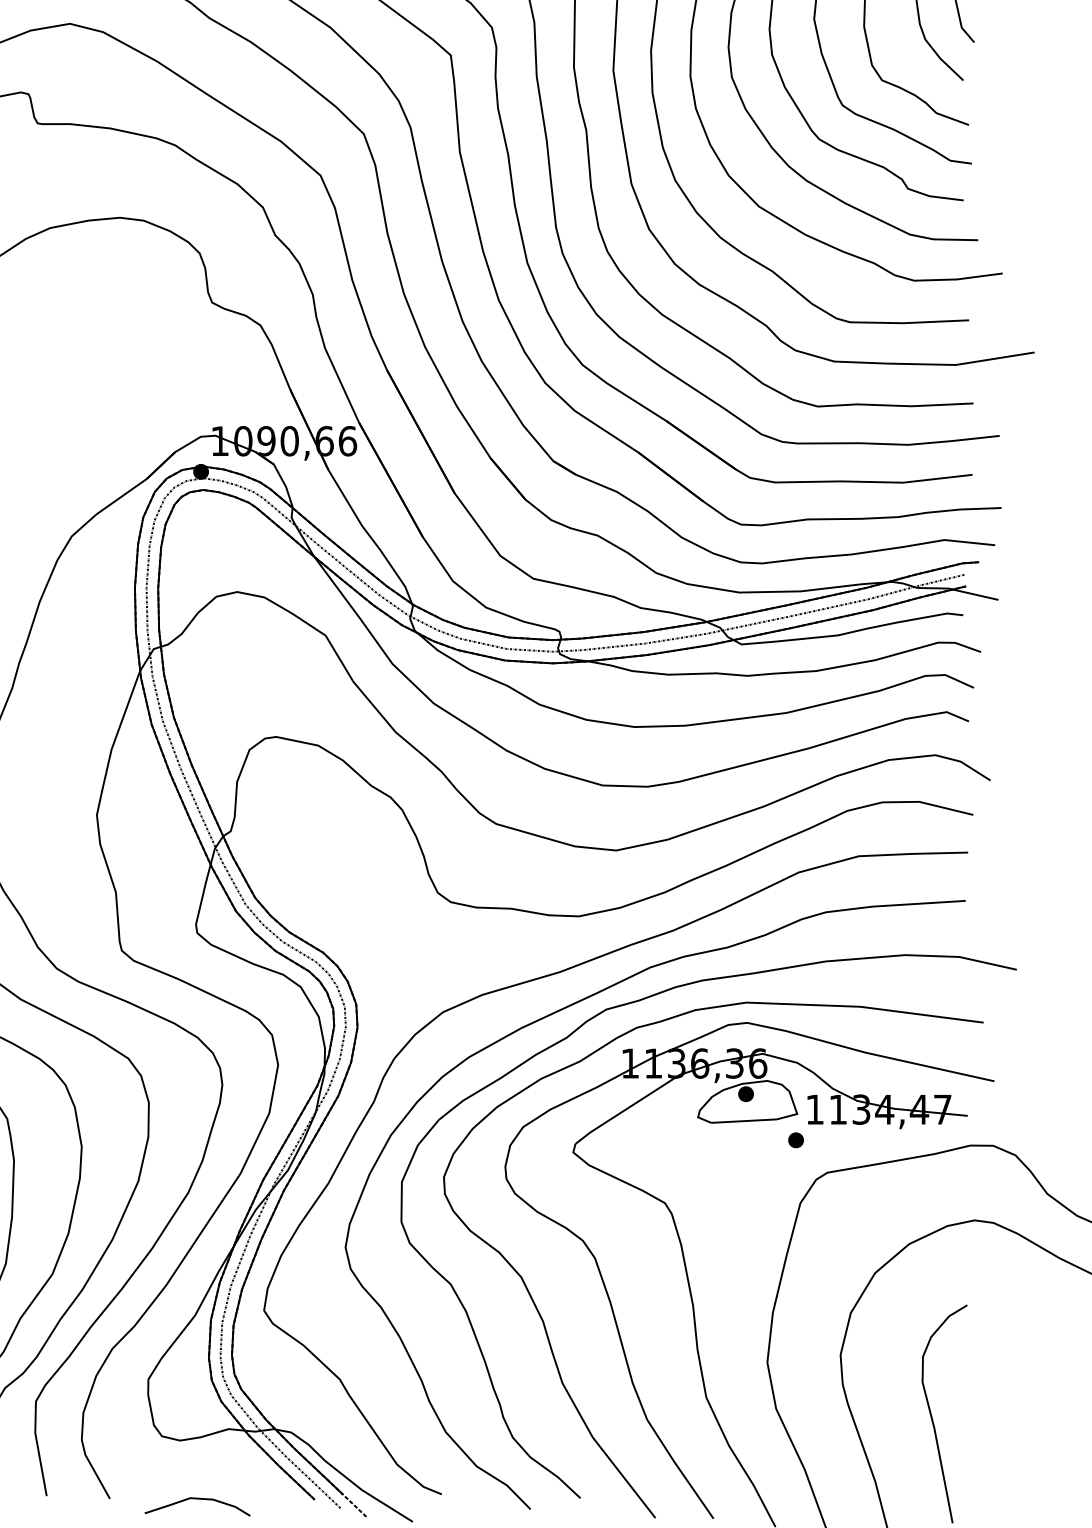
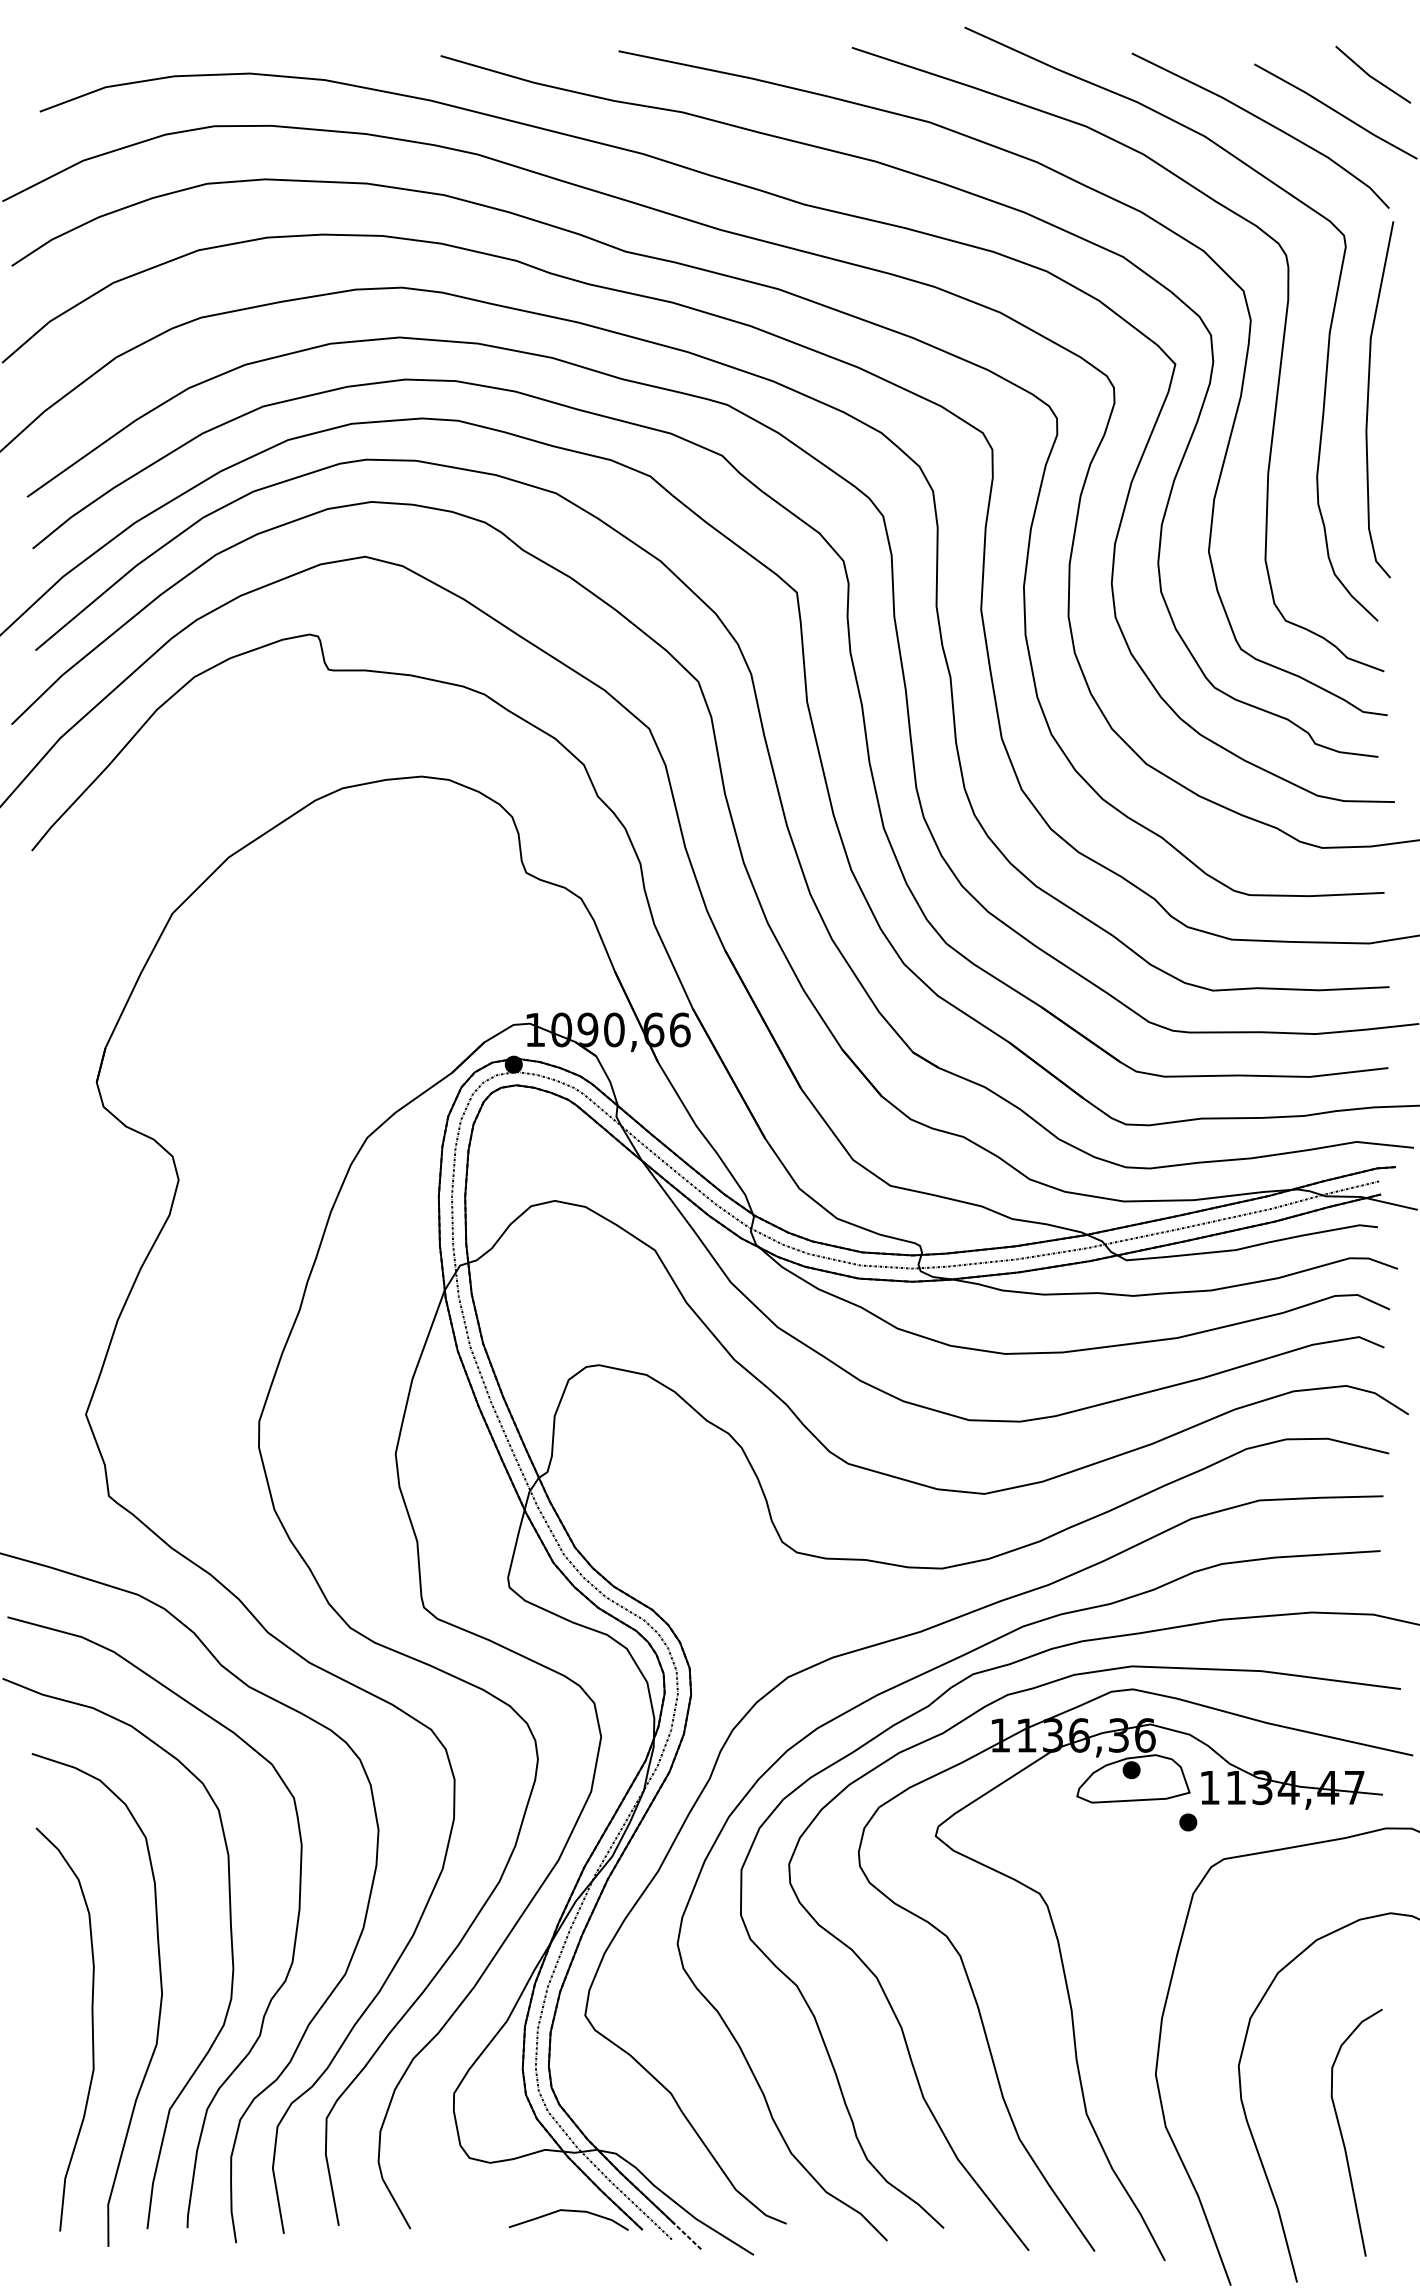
curve: (197, 1499) -> (568, 2211), moved

